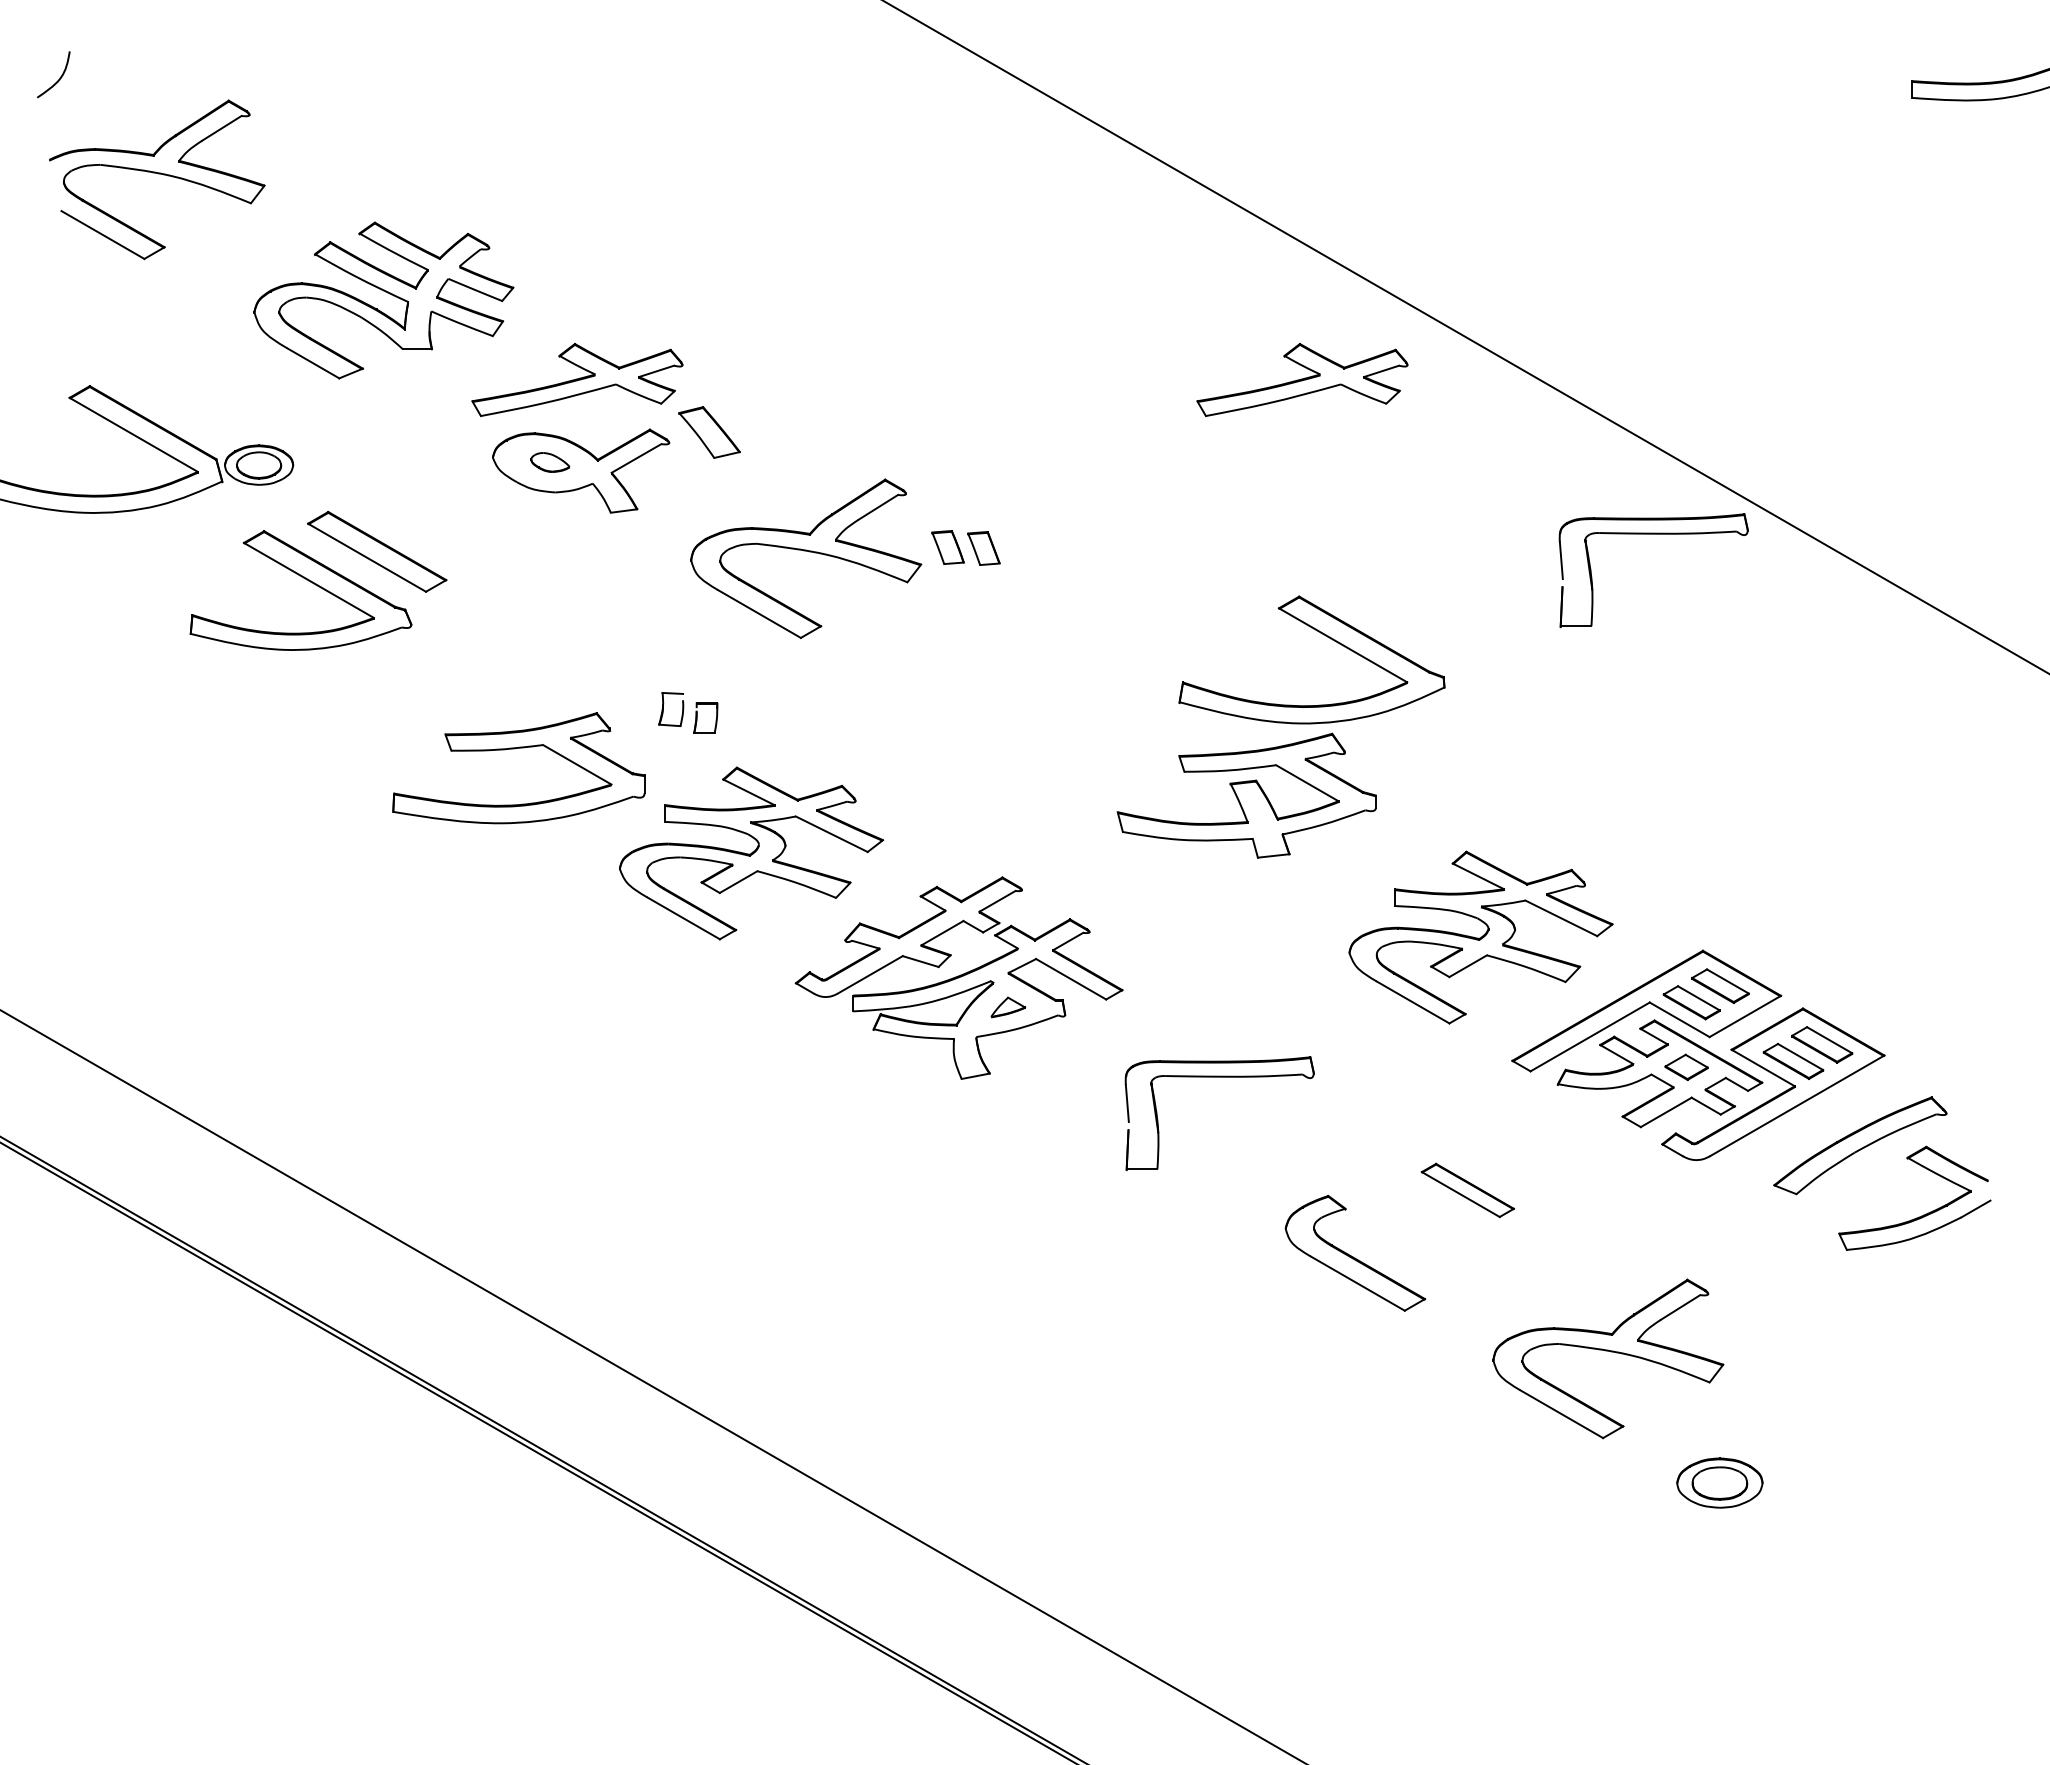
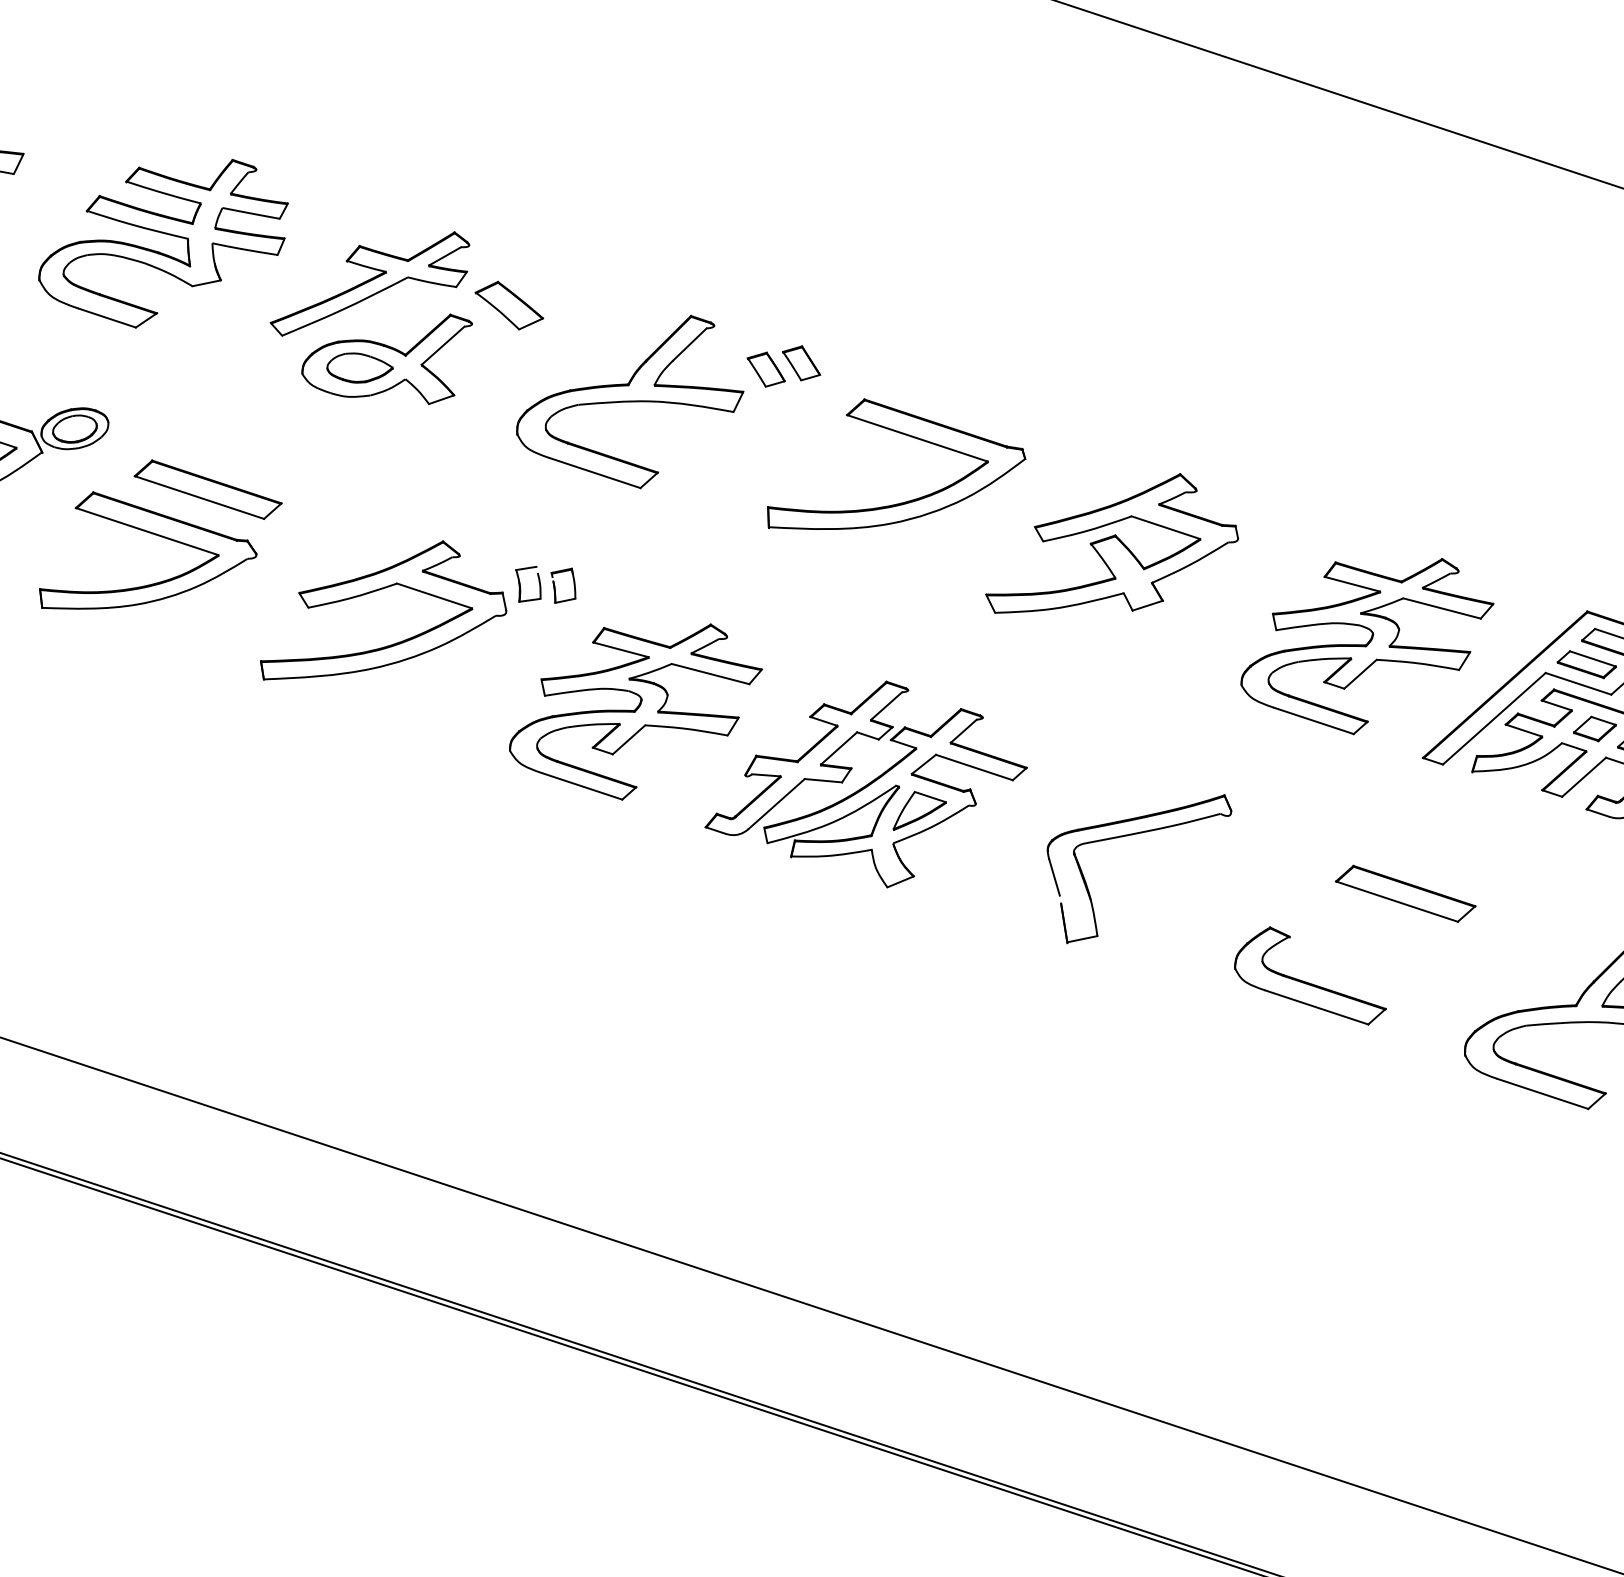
part: (1302, 380) -> (1079, 134), removed
part: (550, 462) -> (359, 367), size x1.67
part: (1653, 534) -> (1454, 213), removed
part: (1323, 635) -> (896, 432), moved
part: (515, 749) -> (370, 593), moved
part: (1008, 1007) -> (918, 807), size x1.67
part: (1467, 1190) -> (1405, 894), size x1.43

